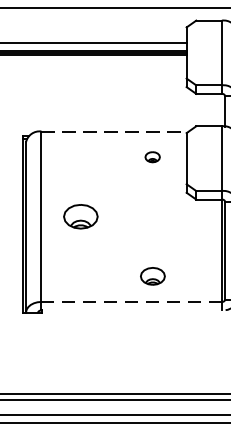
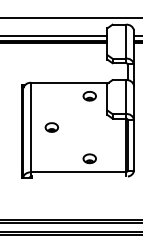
line: (116, 130) -> (70, 82), dashed -> solid
part: (152, 157) -> (89, 96), size x1.67
part: (79, 216) -> (51, 127), size x0.71
line: (131, 302) -> (78, 172), dashed -> solid

